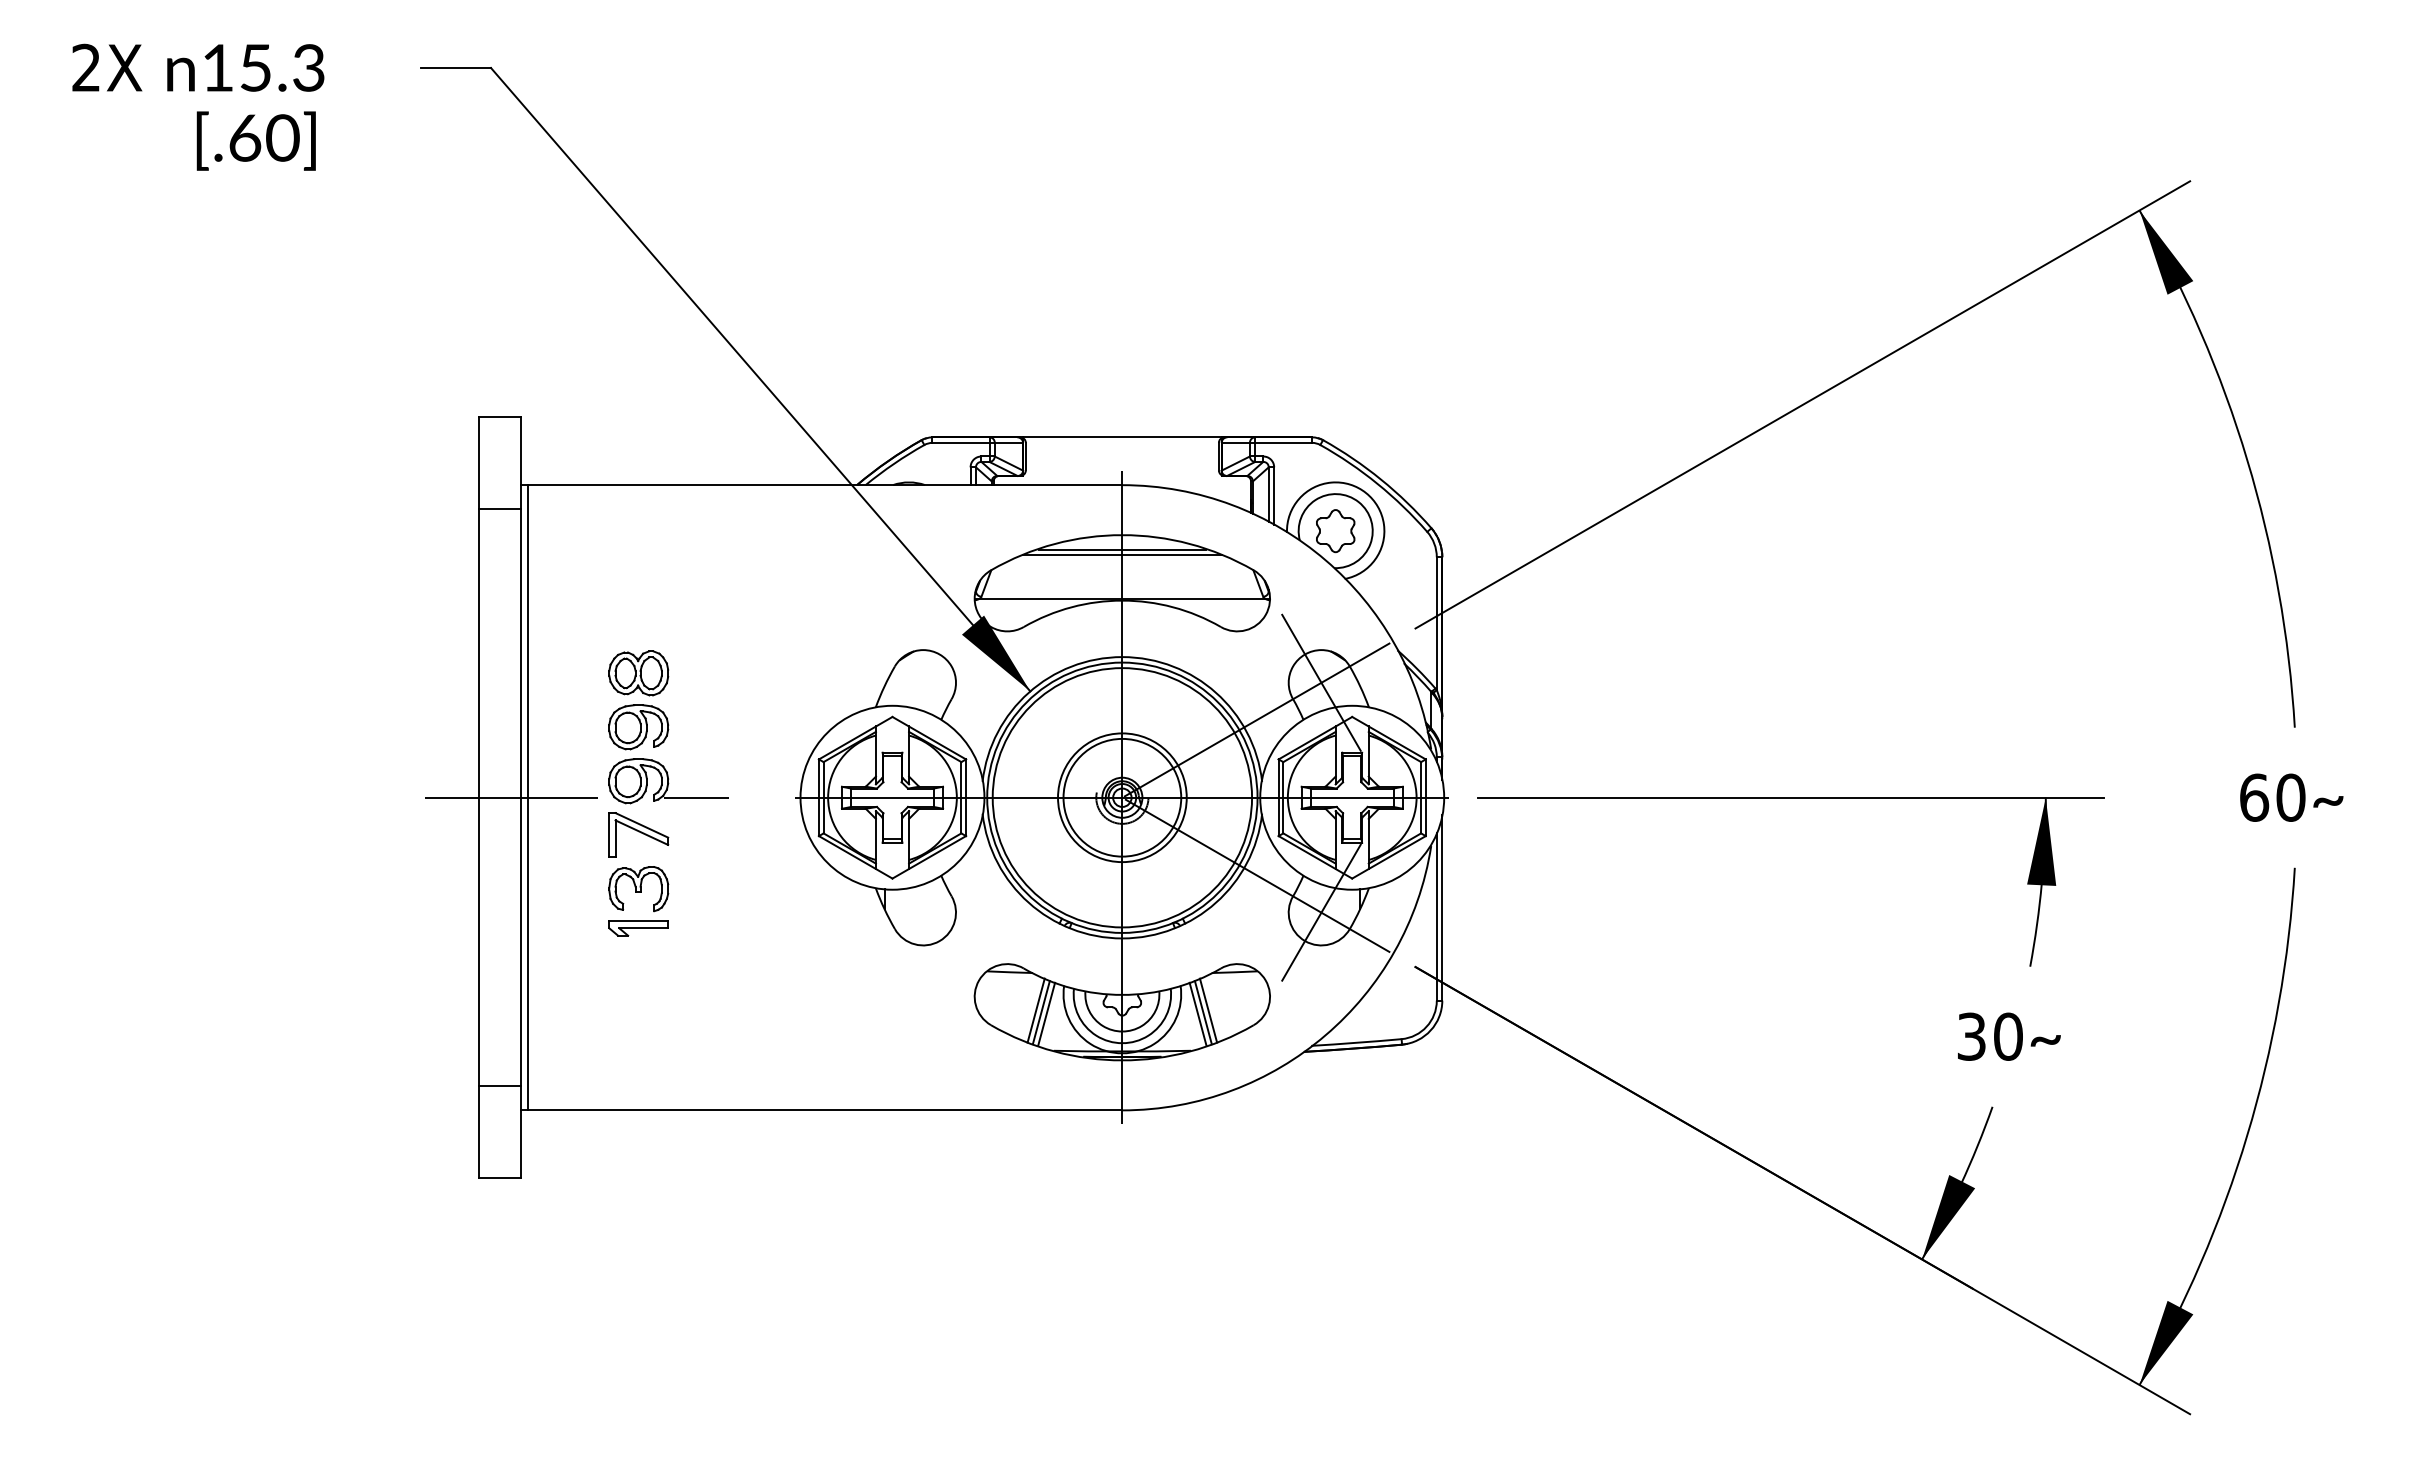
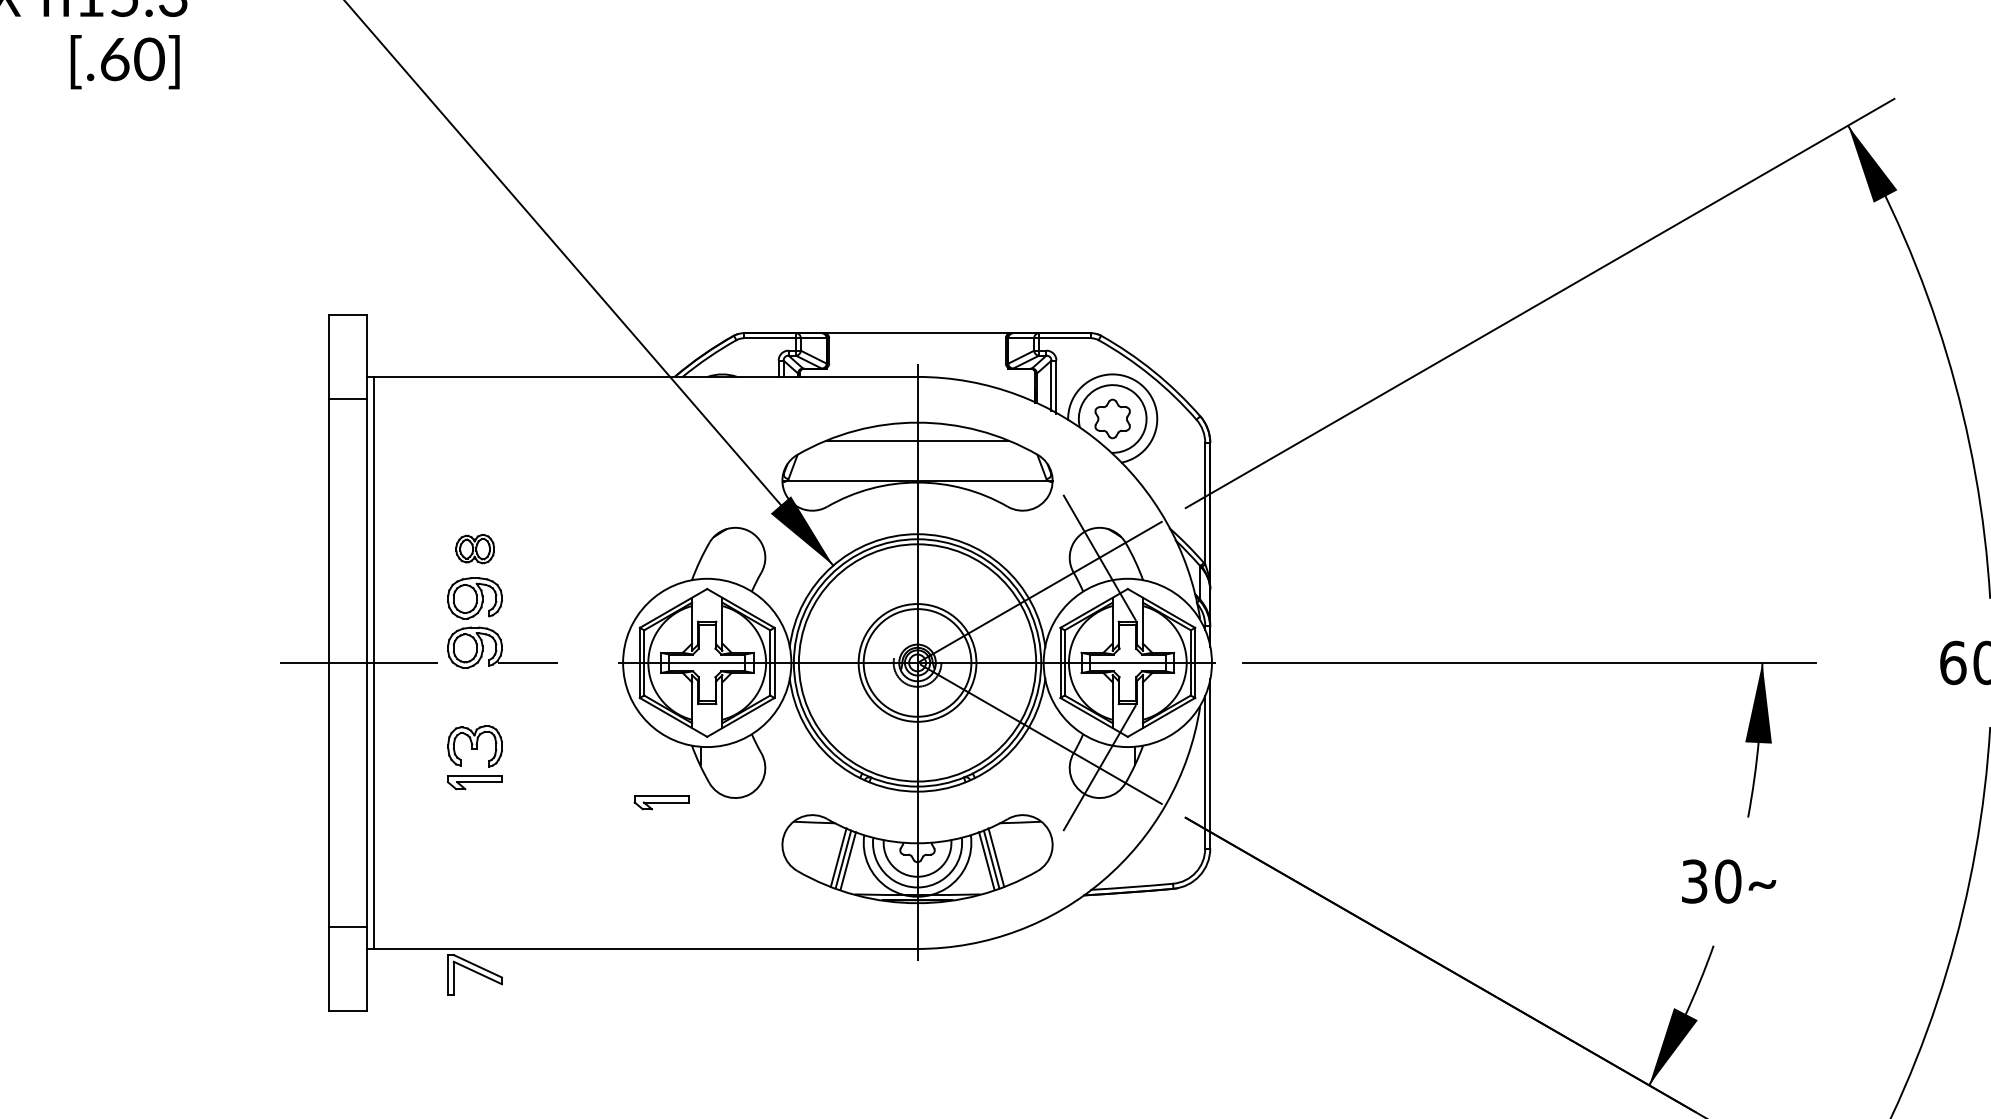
line: (1122, 549) -> (917, 435), removed
part: (638, 673) -> (474, 549), size x0.7
part: (638, 834) -> (474, 974), moved
part: (842, 950) -> (661, 802), added

